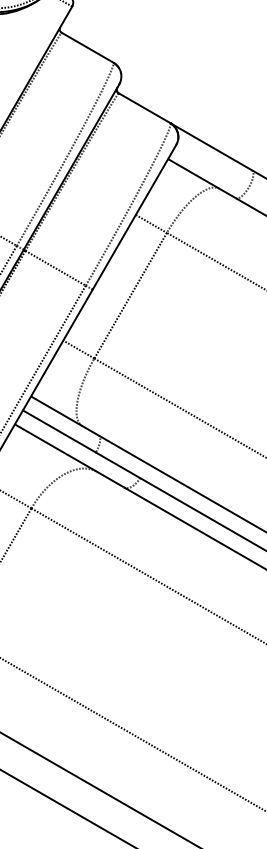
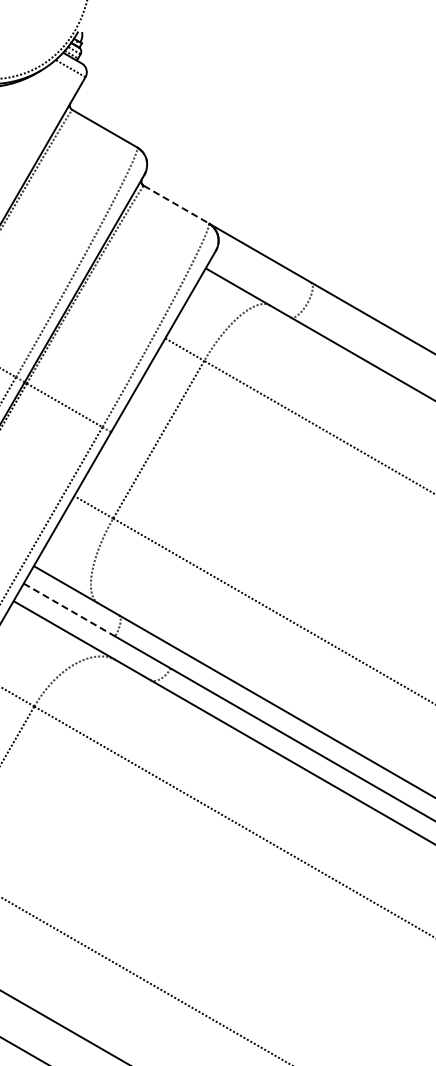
line: (144, 108) -> (176, 204), solid -> dashed
line: (59, 431) -> (69, 610), solid -> dashed

